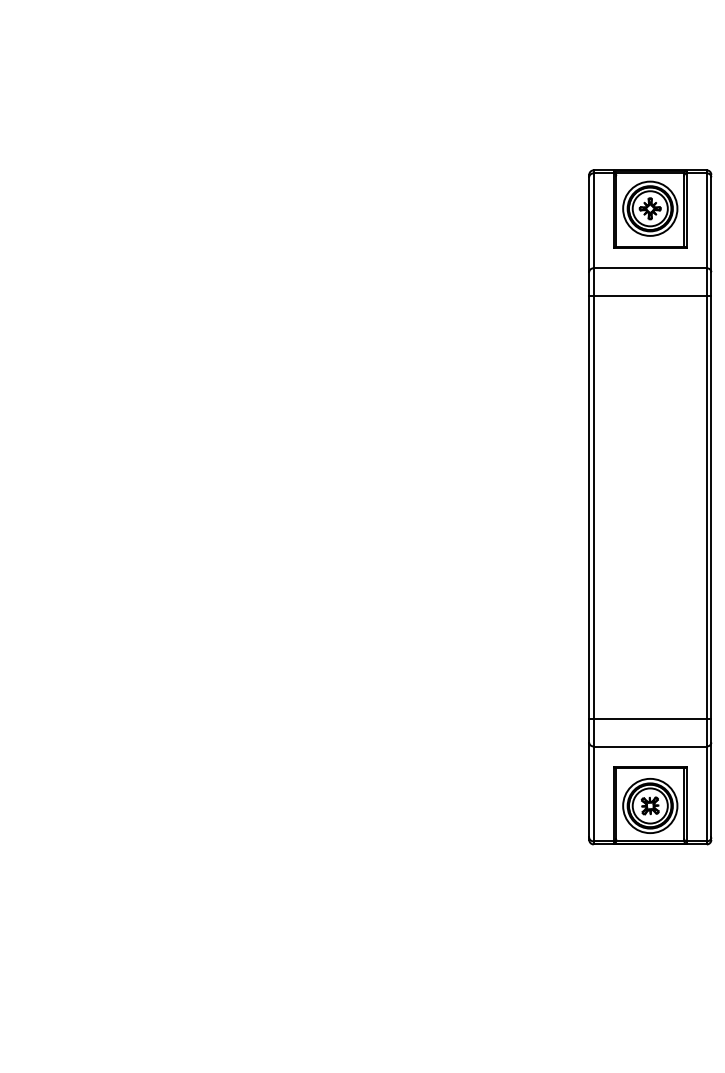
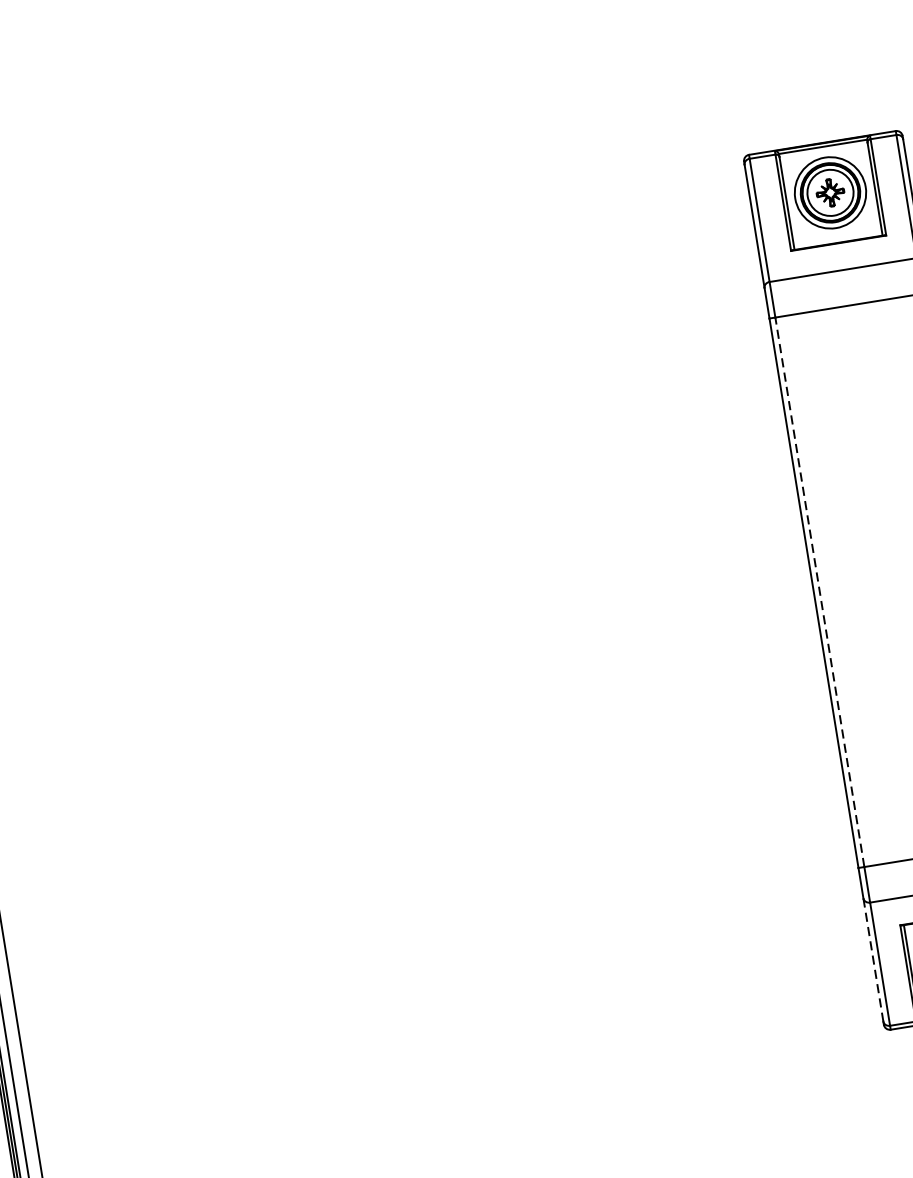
line: (593, 507) -> (819, 592), solid -> dashed
line: (589, 790) -> (873, 960), solid -> dashed

